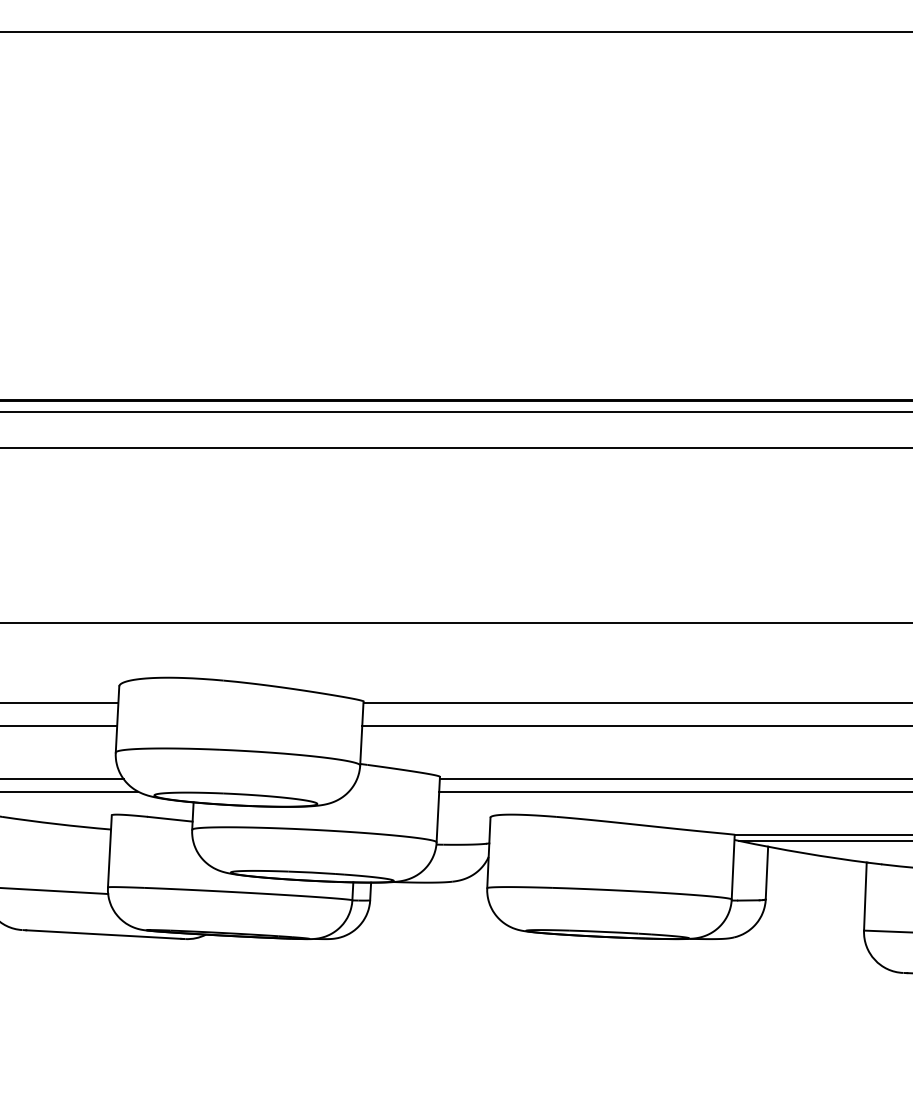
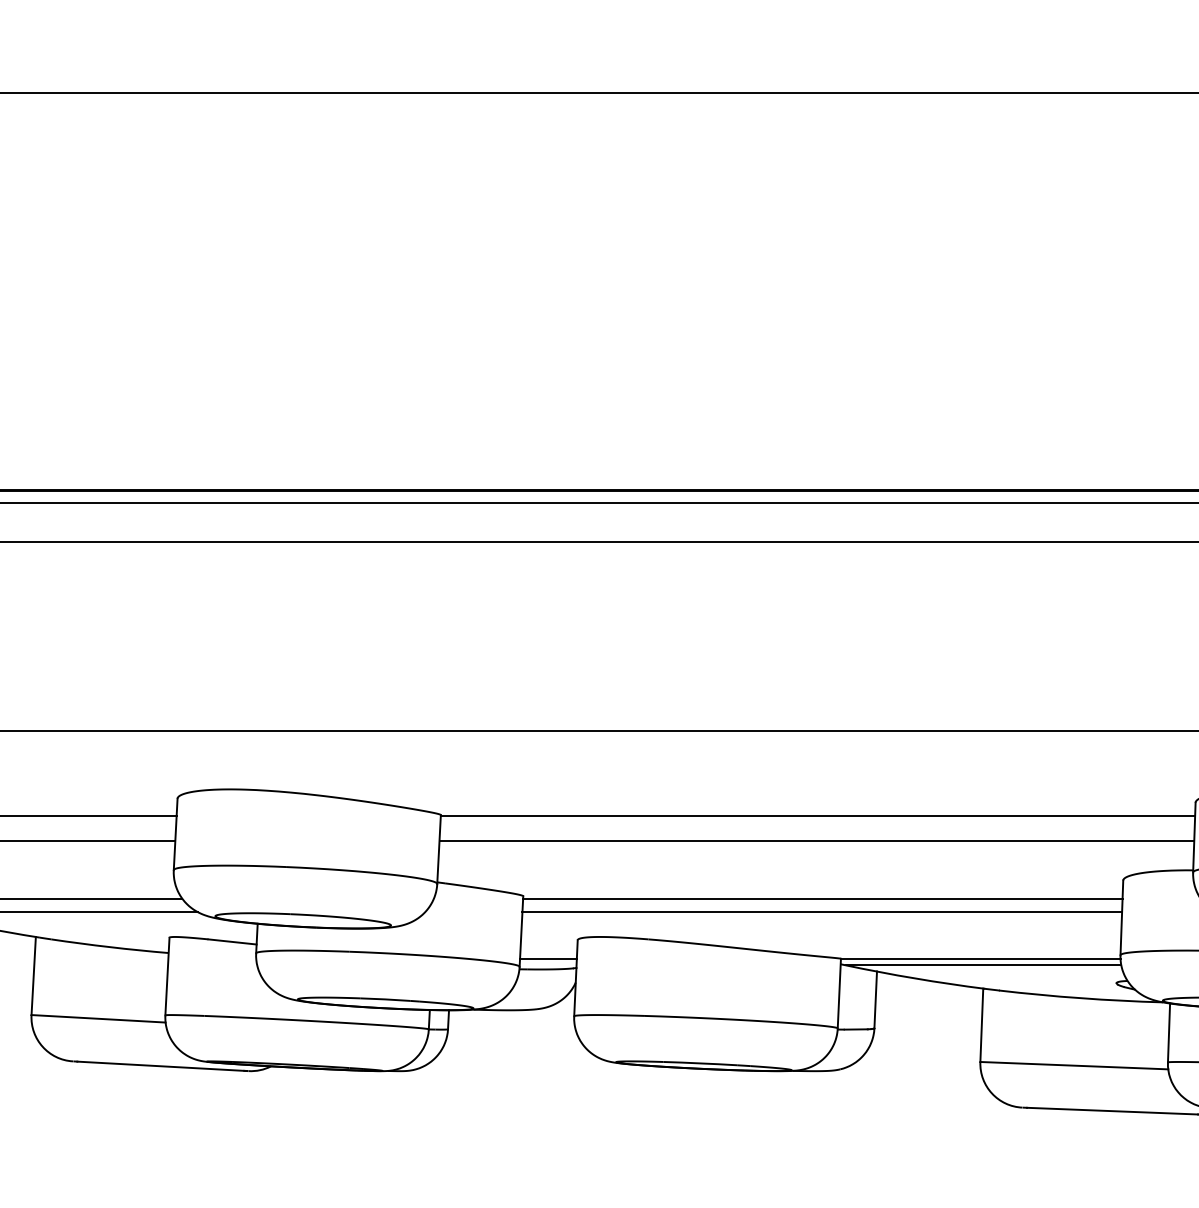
line: (463, 835) -> (548, 959), added

